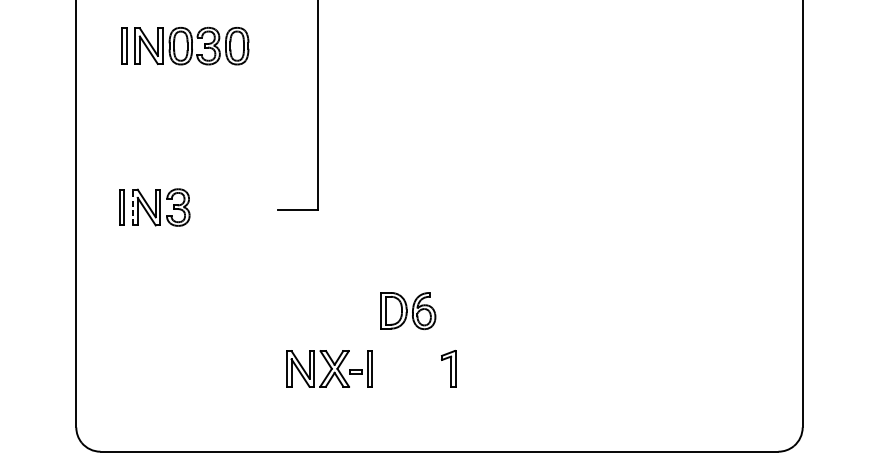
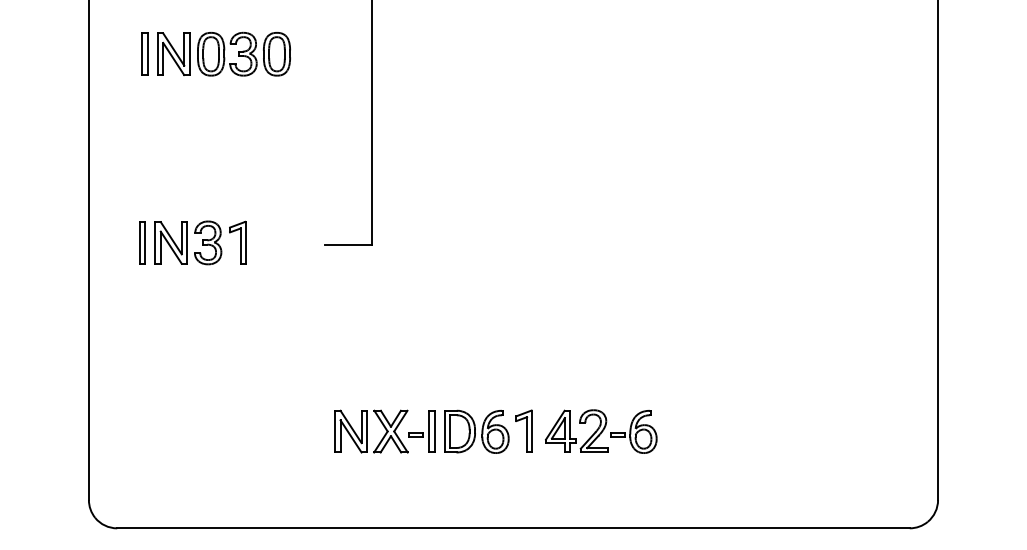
line: (133, 207) -> (155, 242), dashed -> solid
part: (203, 207) -> (237, 242), added
part: (407, 310) -> (476, 431), moved
part: (514, 368) -> (601, 431), added

